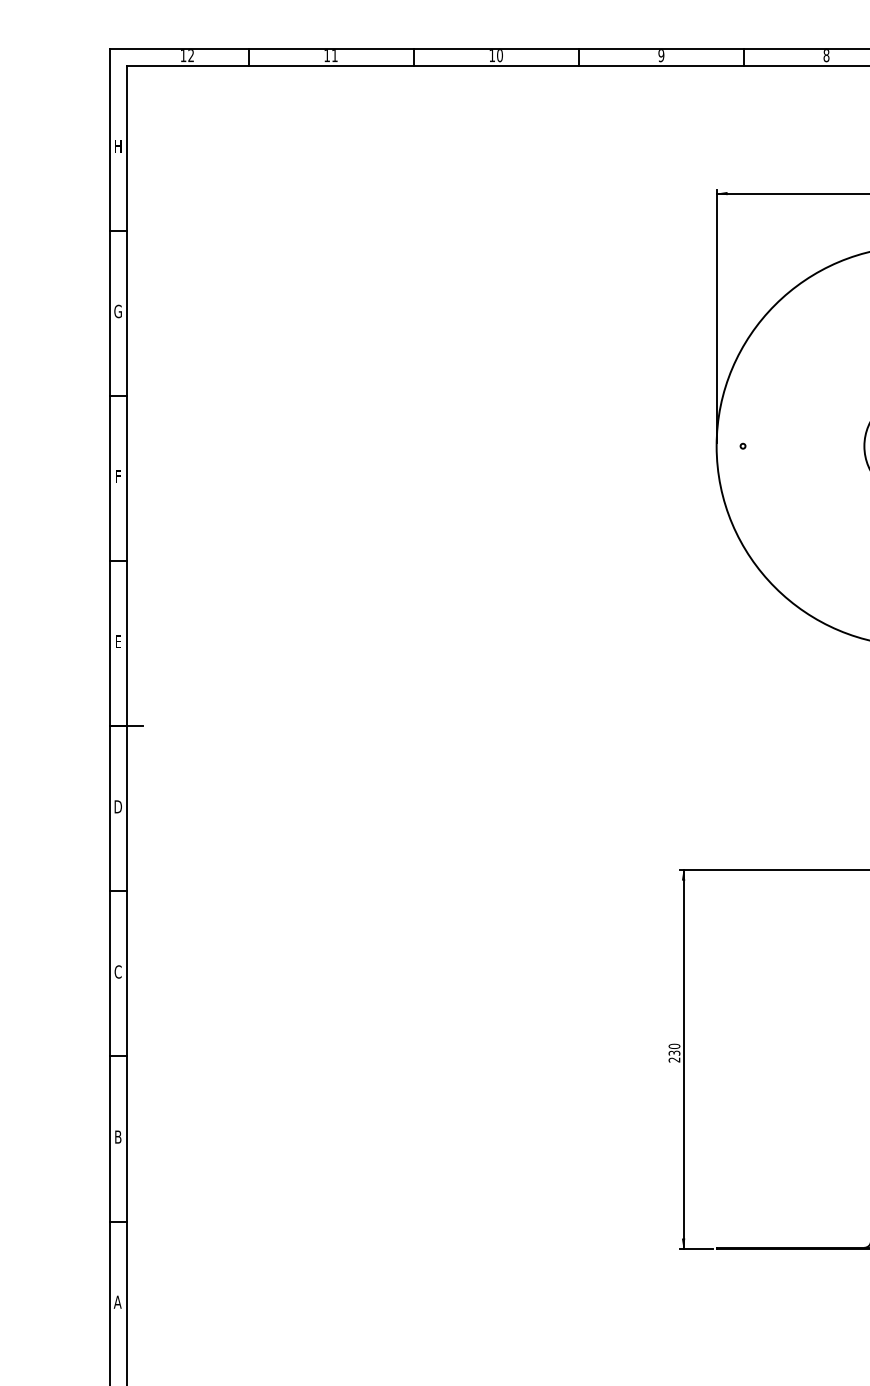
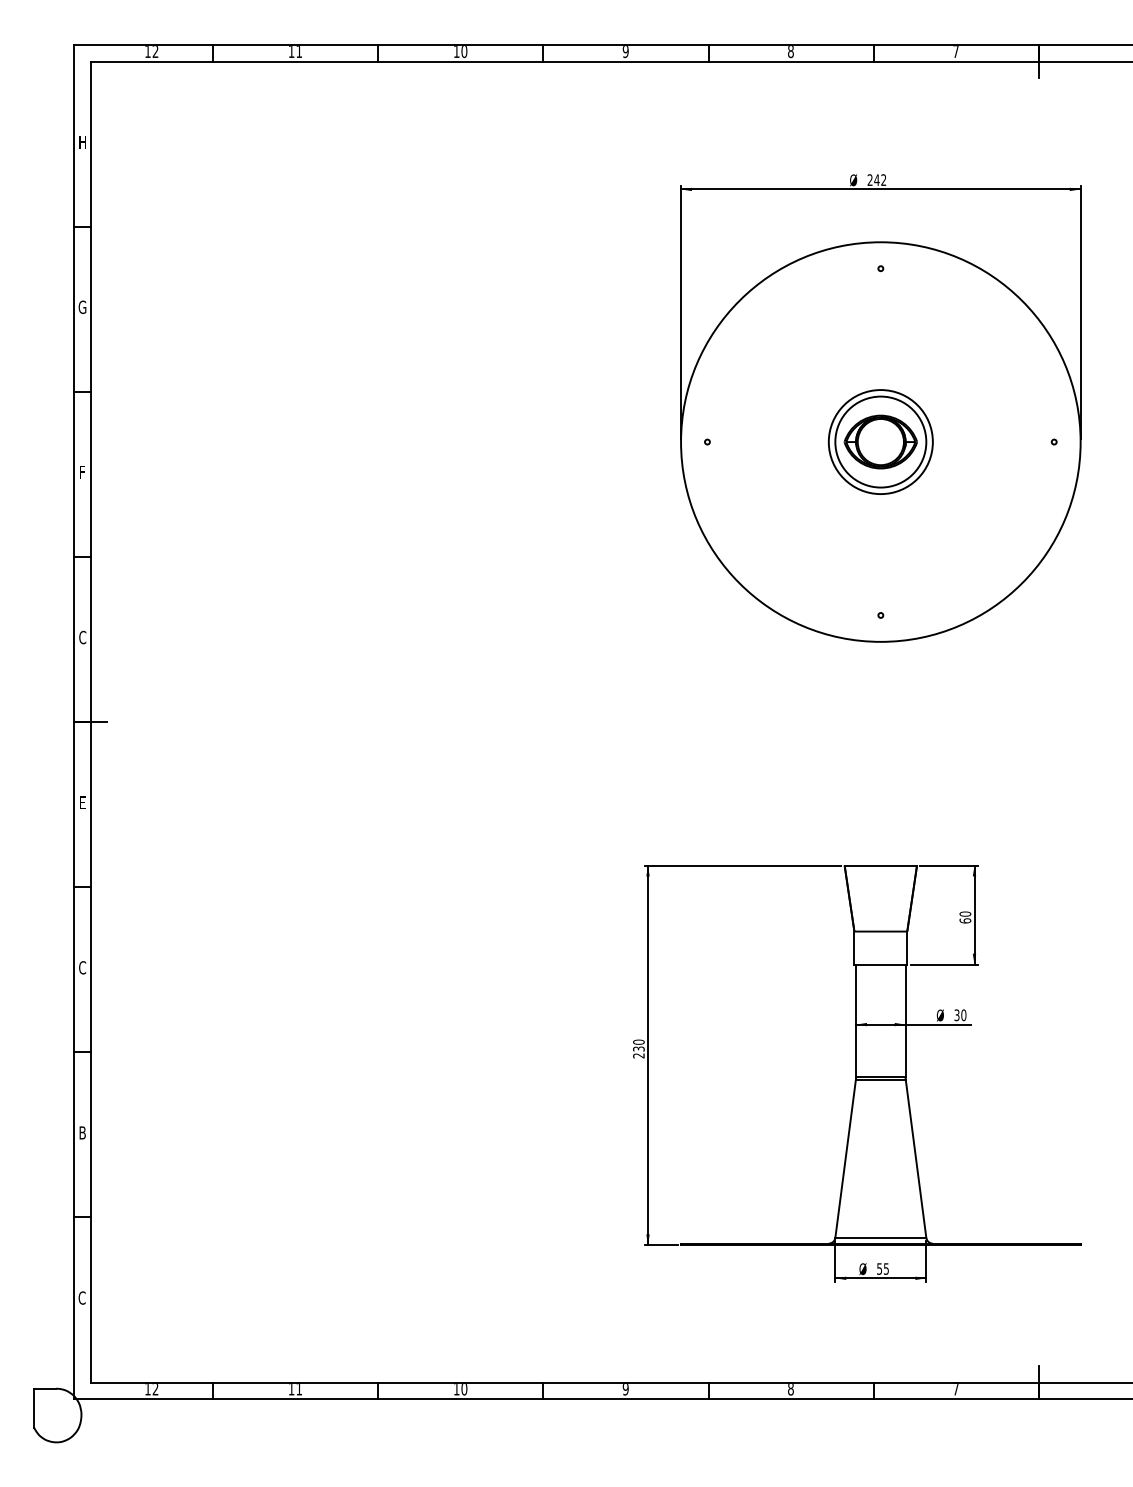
text: (118, 641) -> (82, 637), E -> C
text: (118, 806) -> (82, 802), D -> E
text: (117, 1301) -> (81, 1297), A -> C

